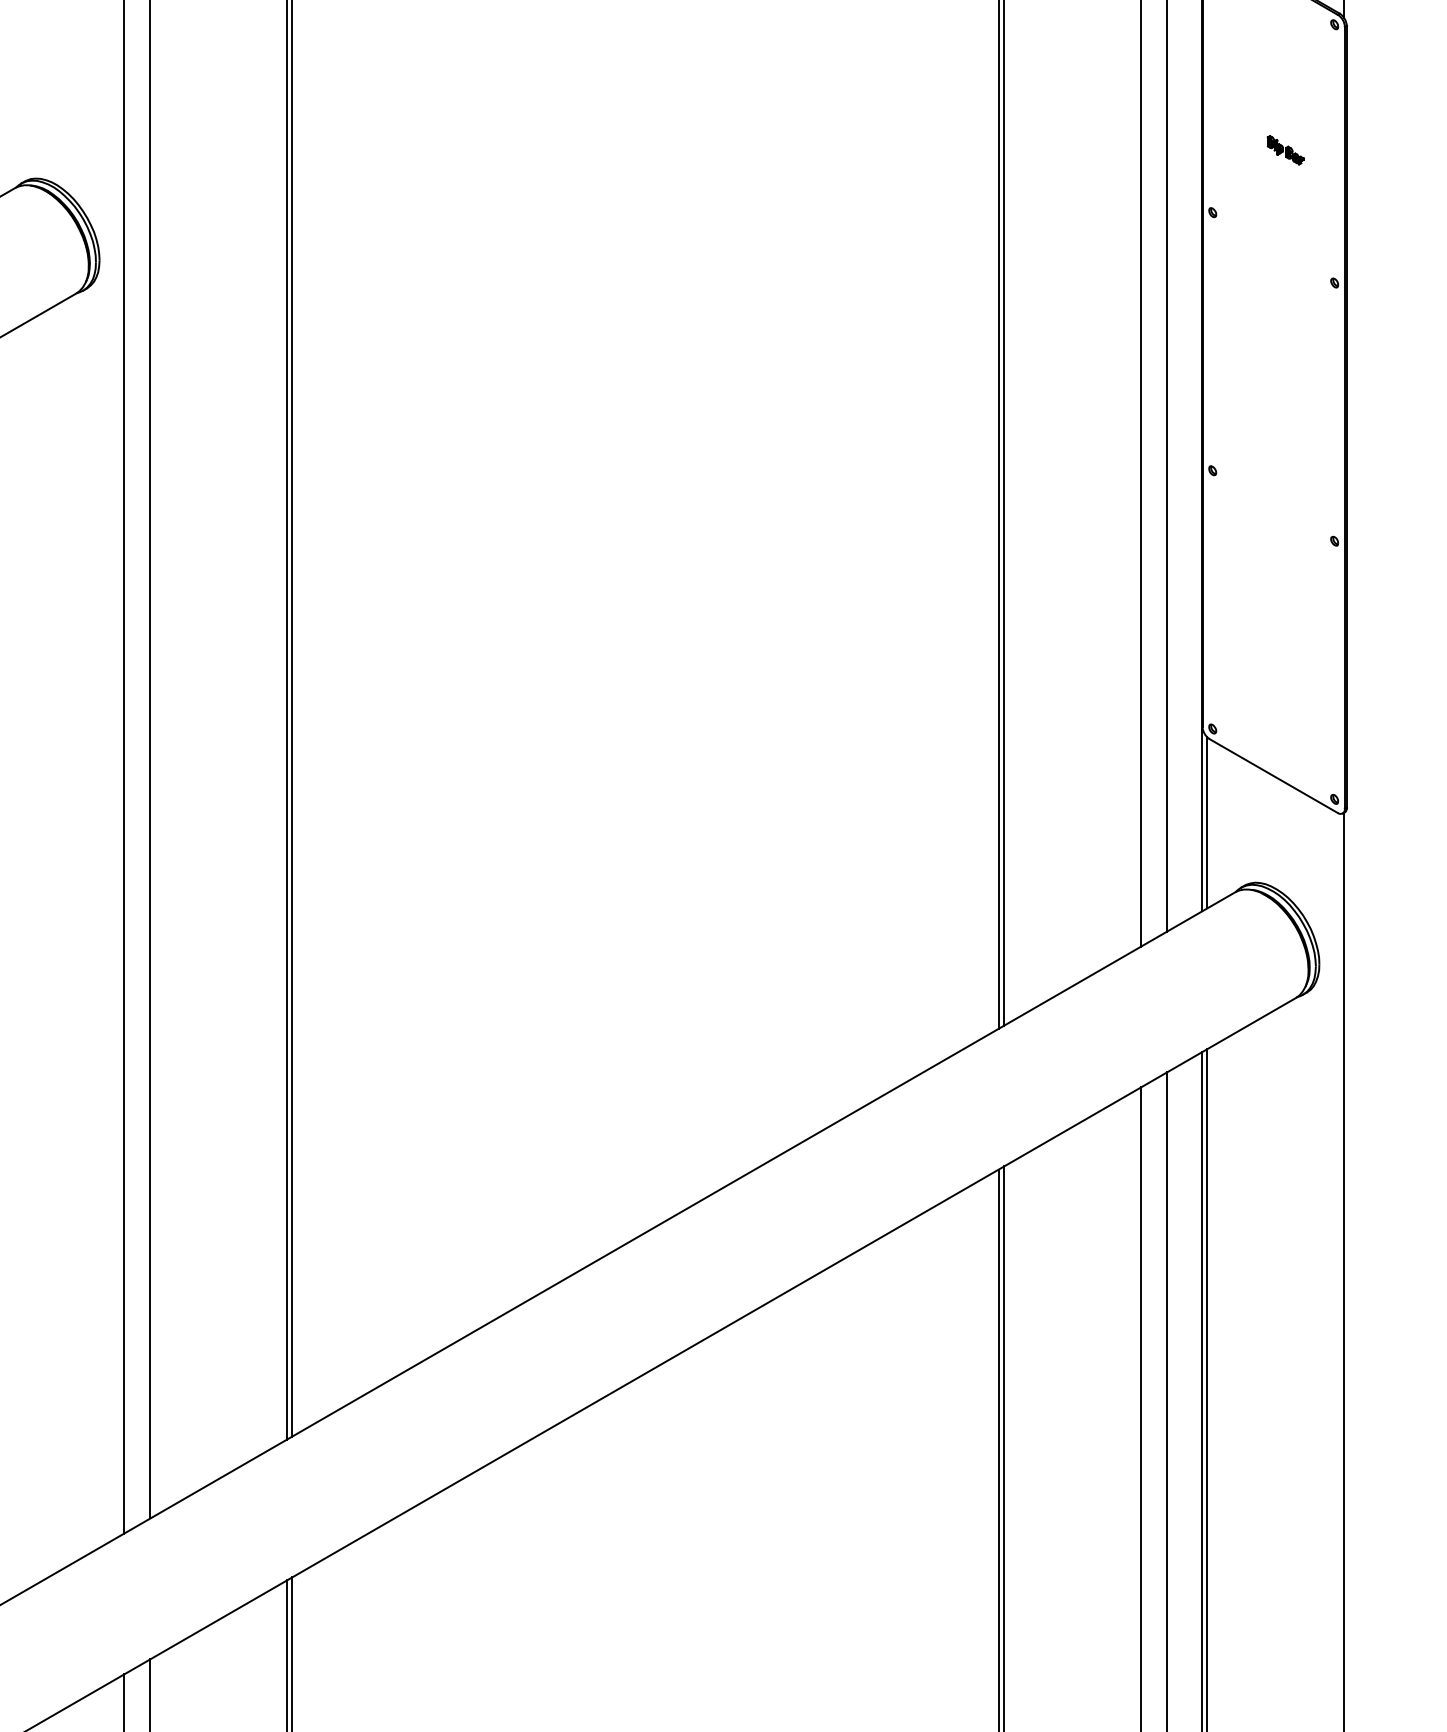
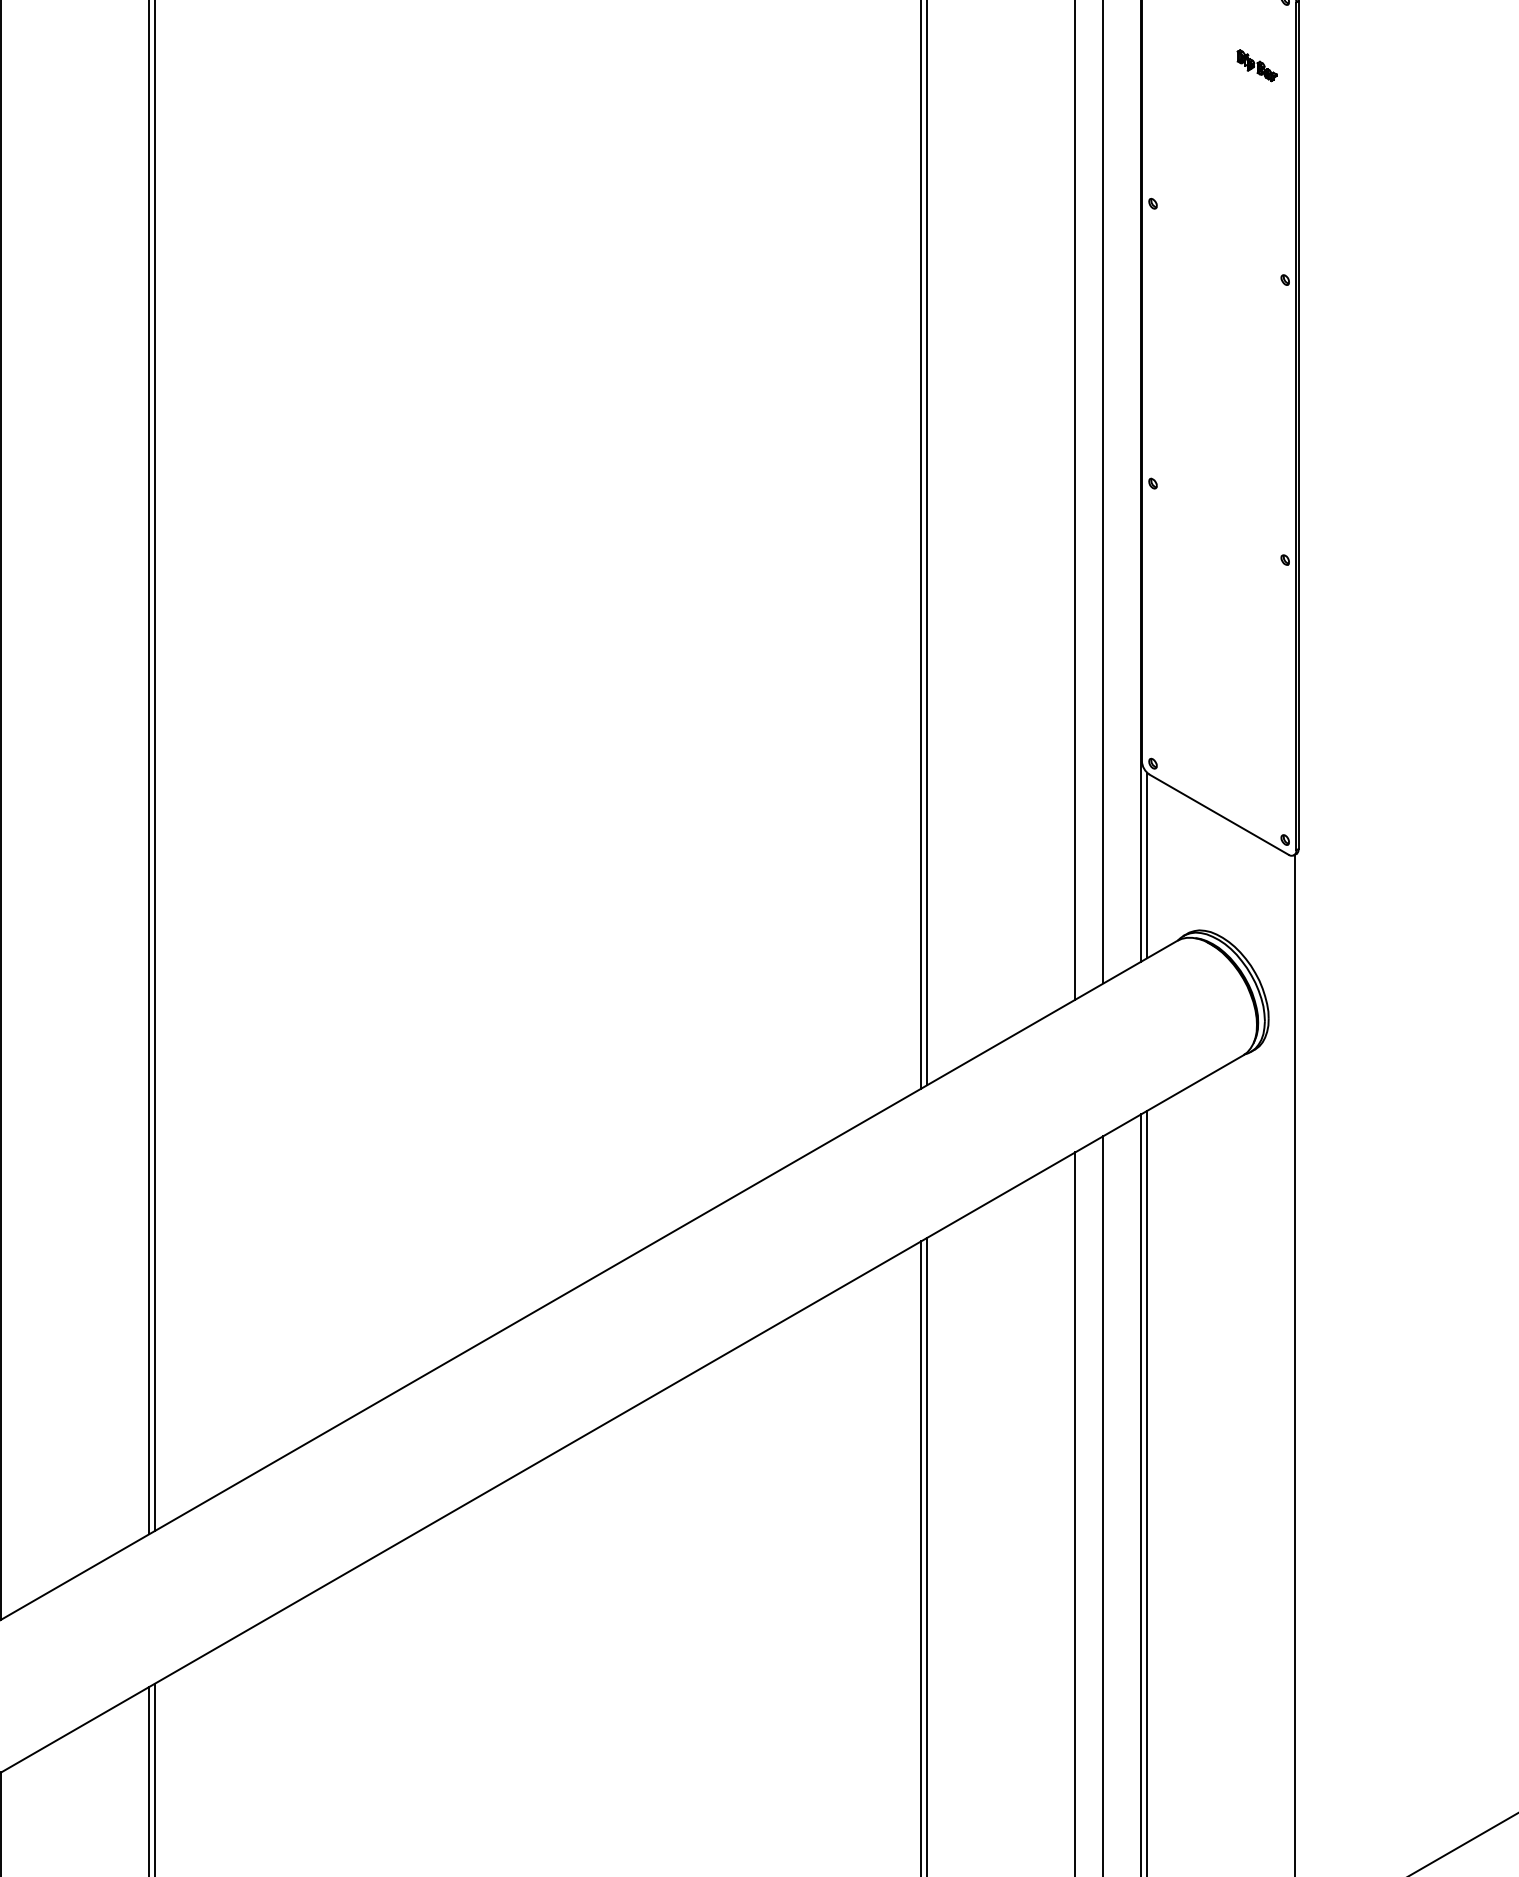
part: (1285, 150) -> (1256, 65), moved

